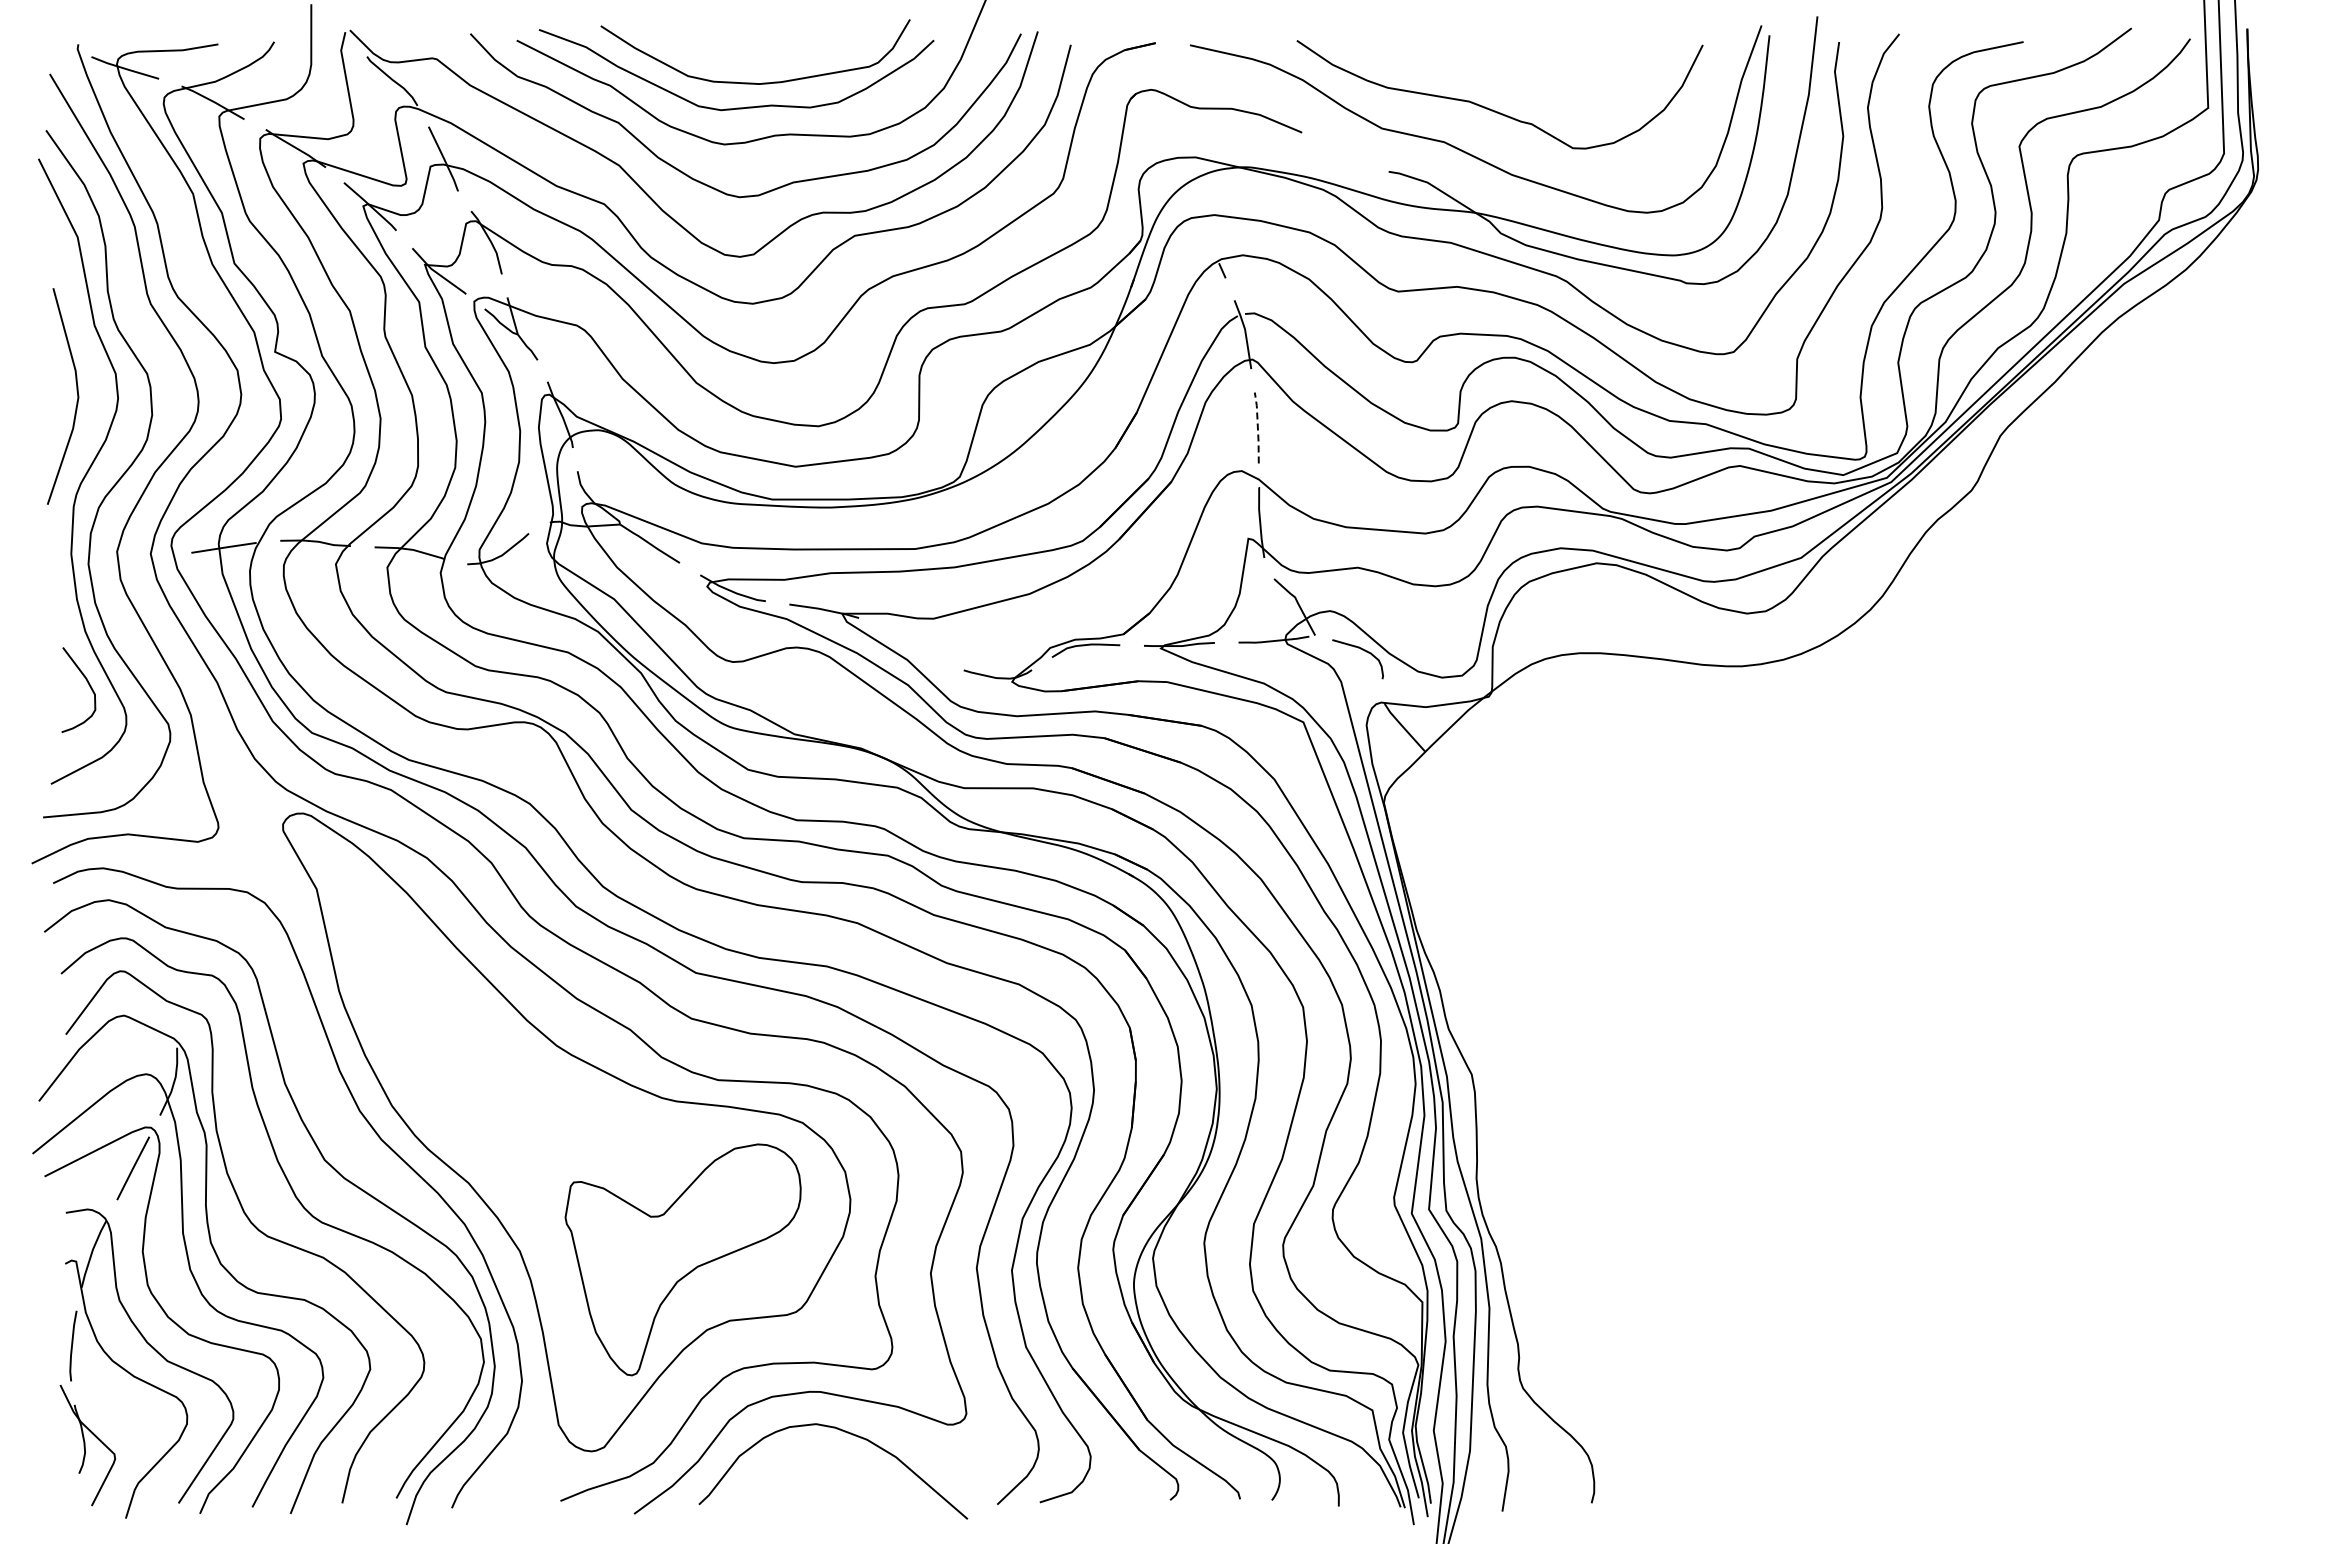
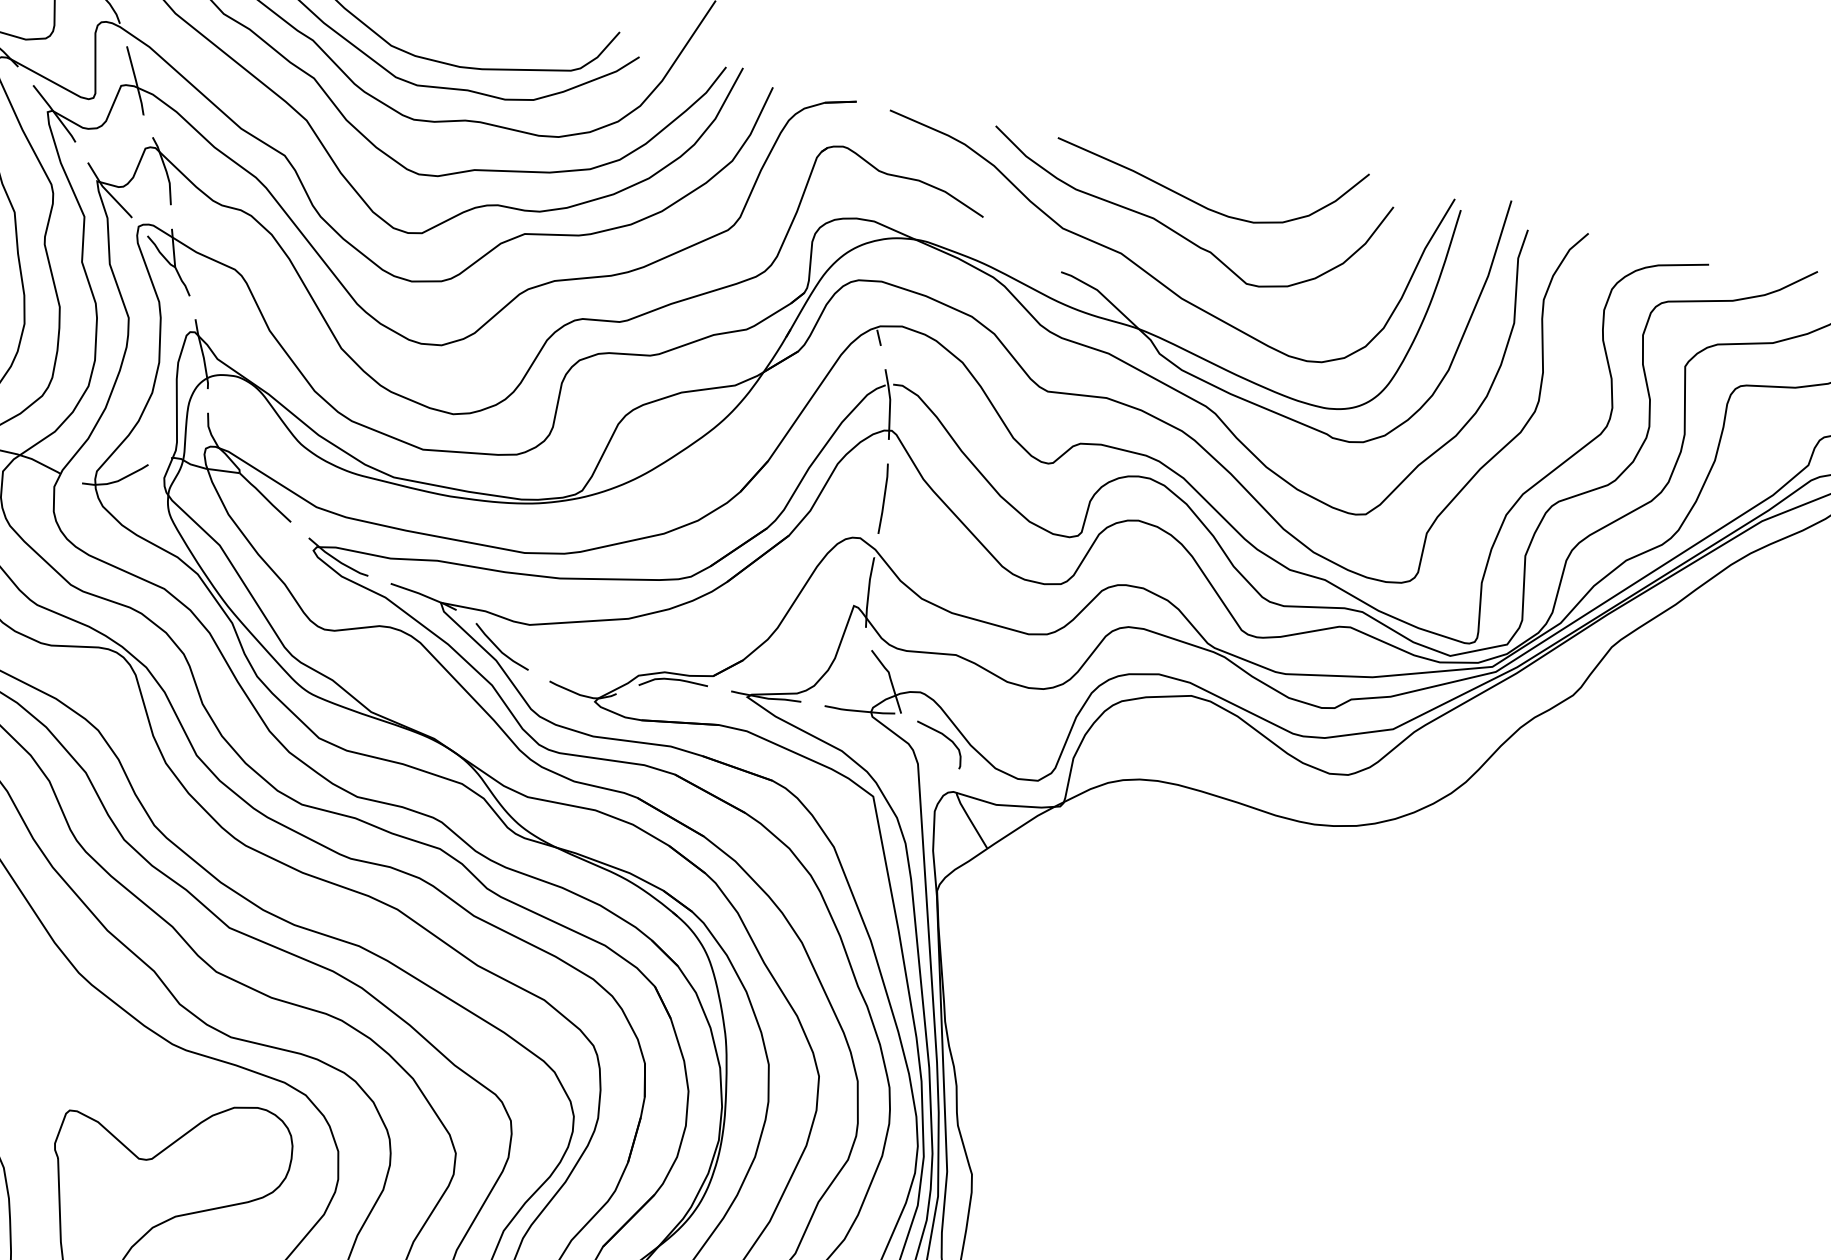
curve: (1506, 76) -> (1194, 200), added
line: (1257, 427) -> (883, 498), dashed -> solid
line: (908, 647) -> (499, 648), added

